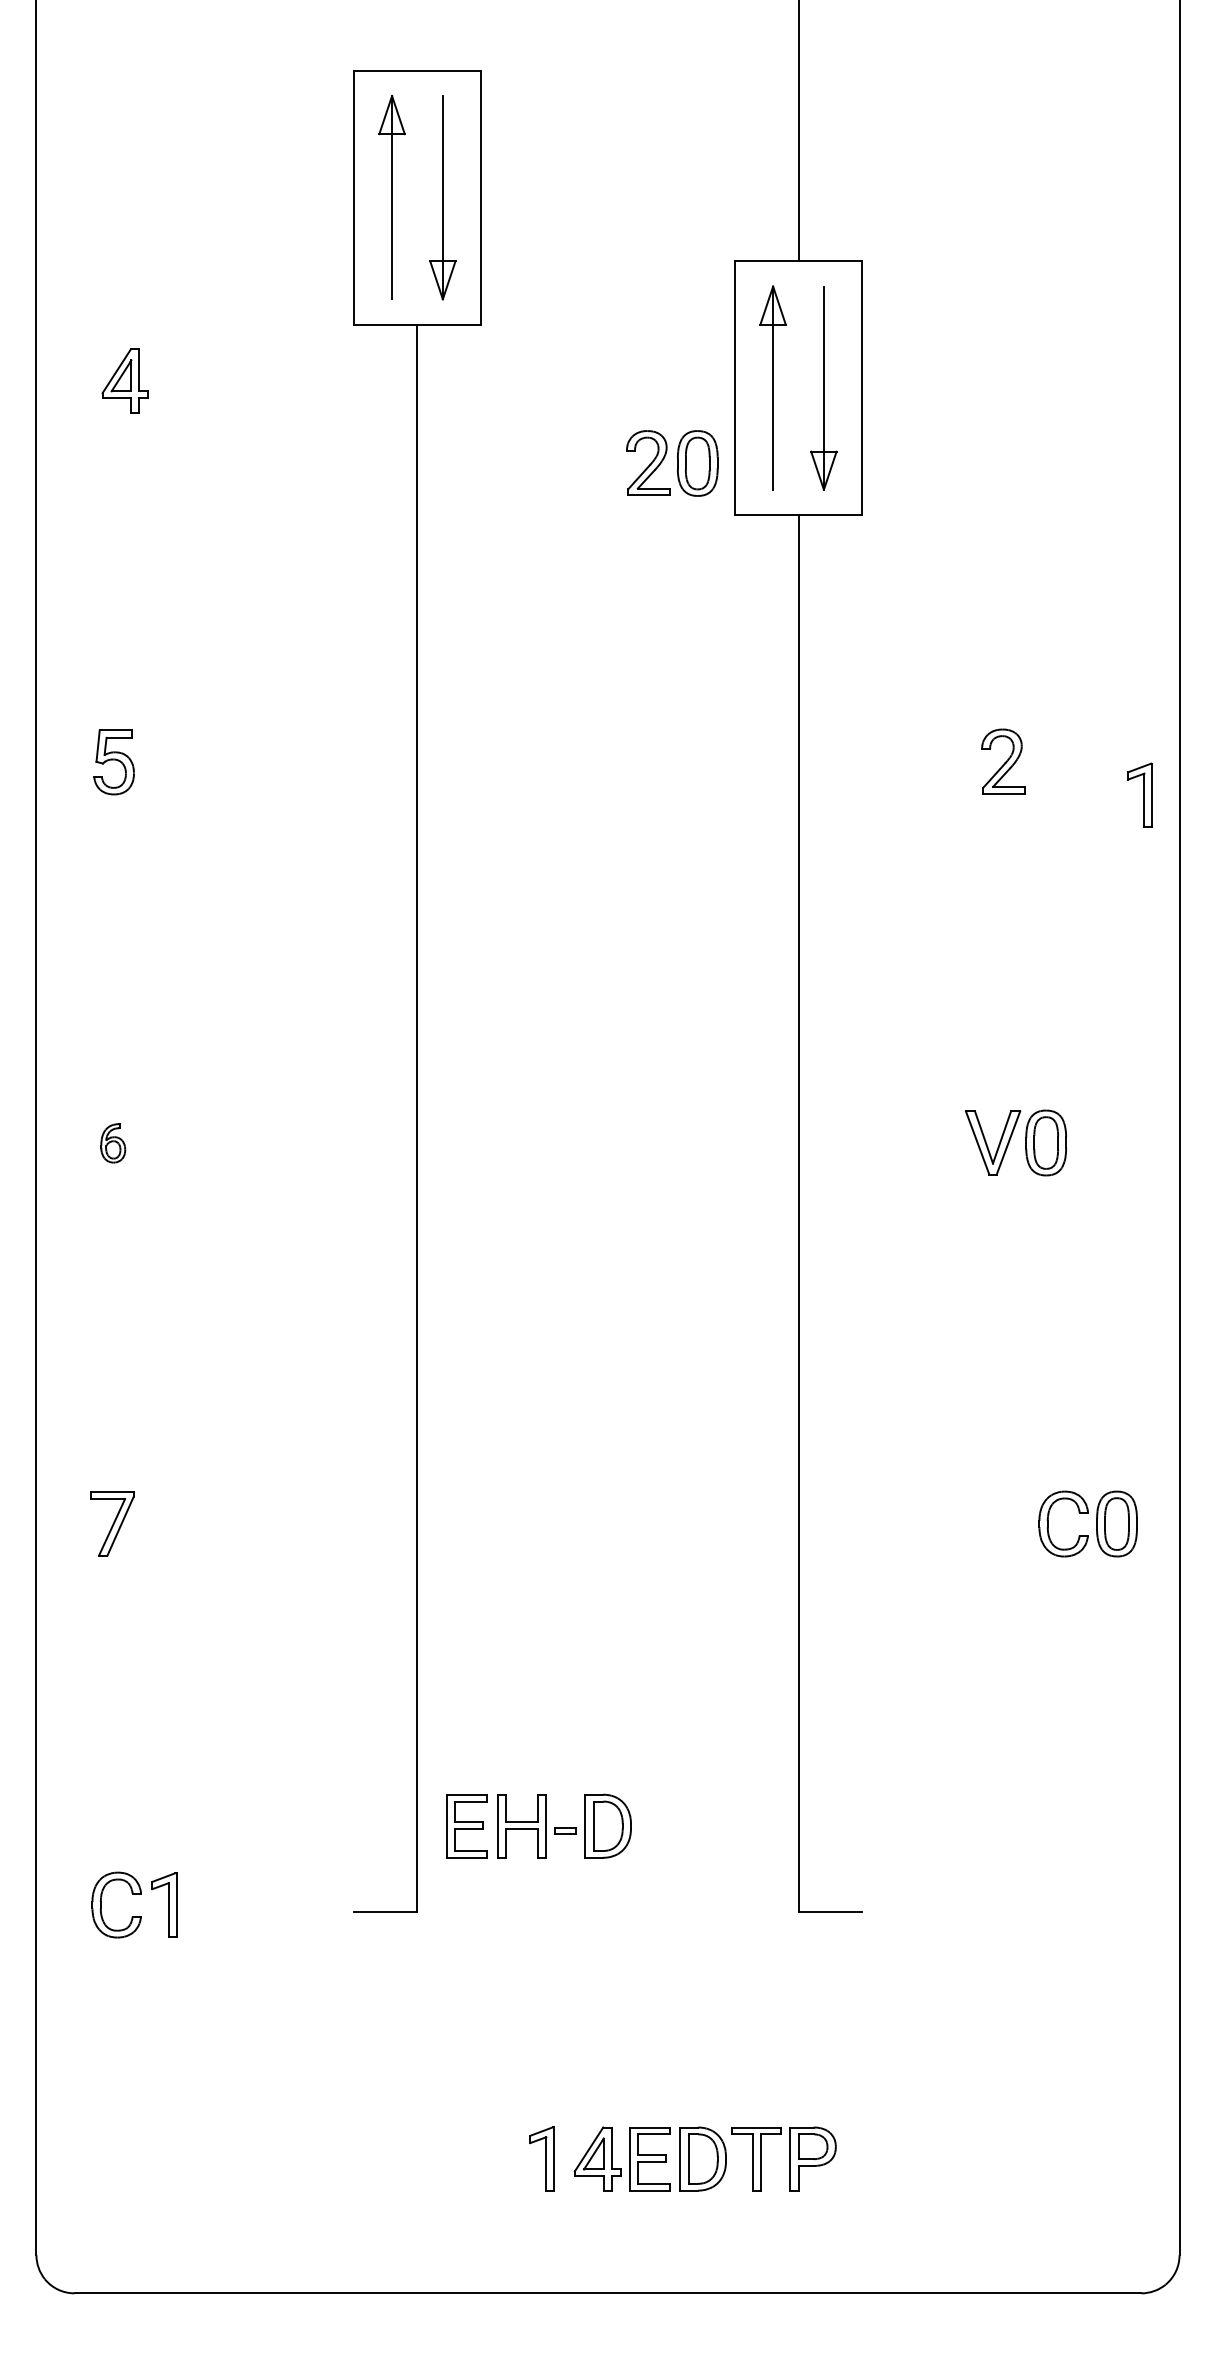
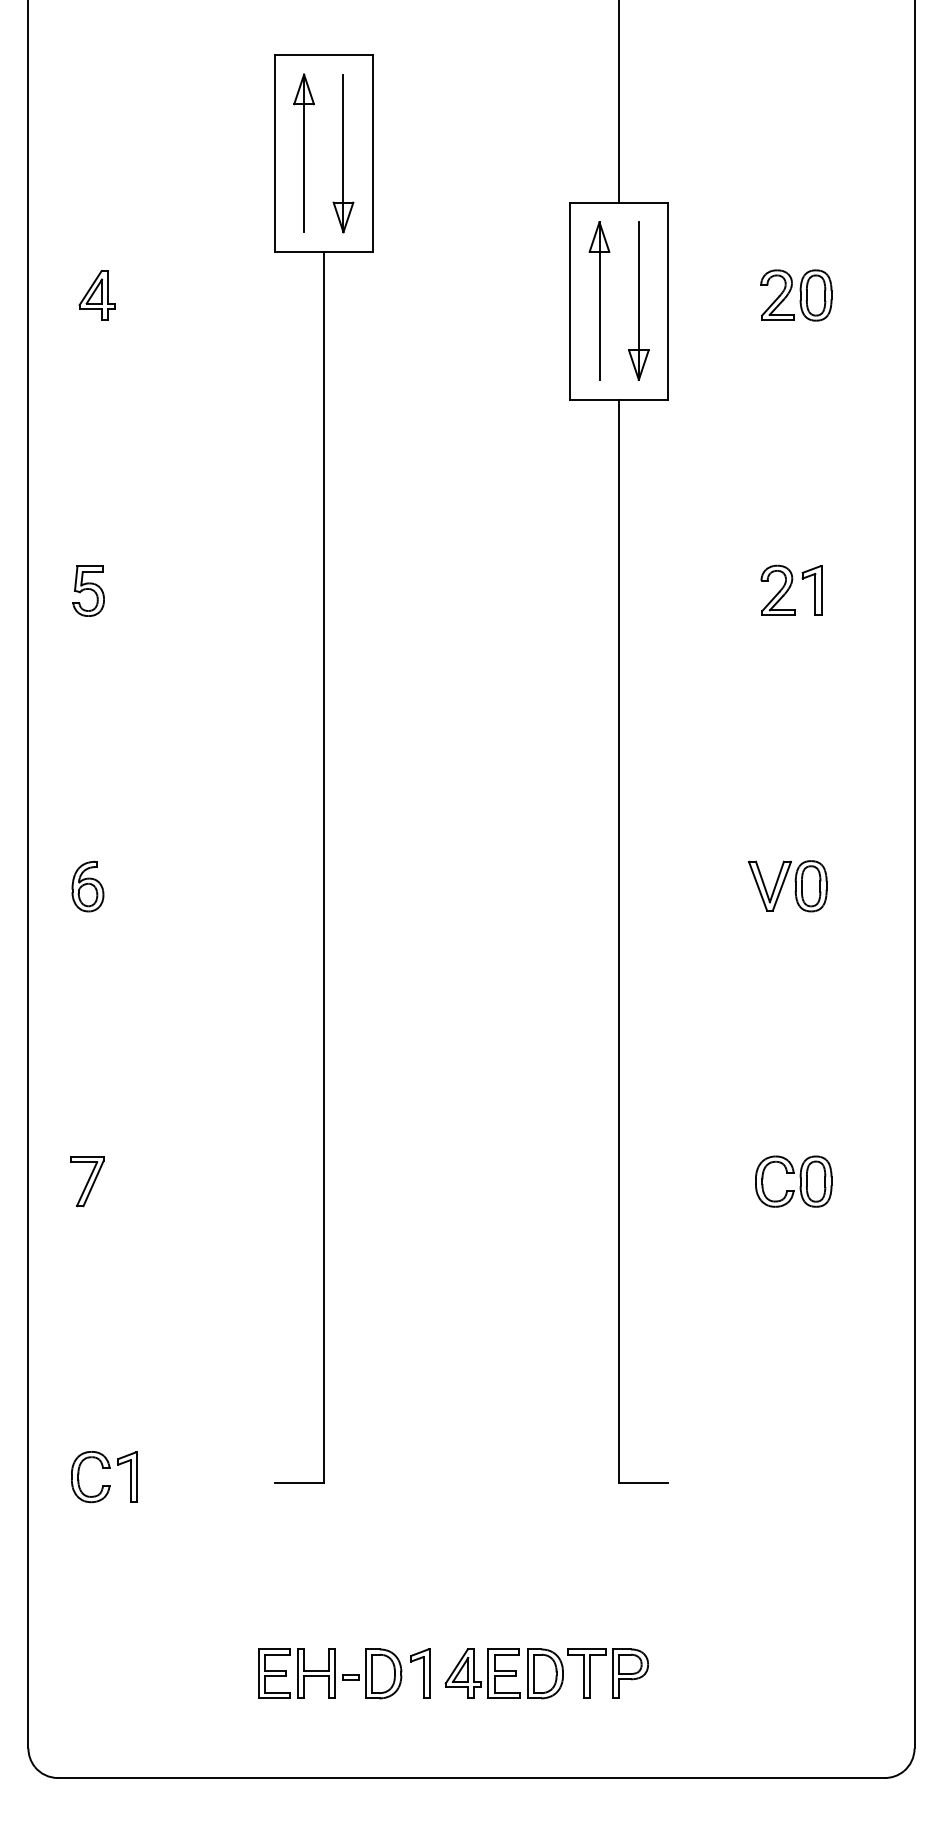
part: (672, 463) -> (796, 295), moved
part: (1139, 794) -> (811, 590), moved
part: (112, 1143) -> (87, 886), size x1.67
part: (1096, 1523) -> (800, 1181), moved
part: (539, 1825) -> (330, 1673), moved

